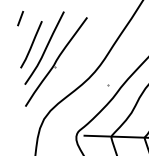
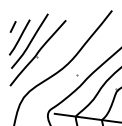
line: (19, 18) -> (12, 26), moved

